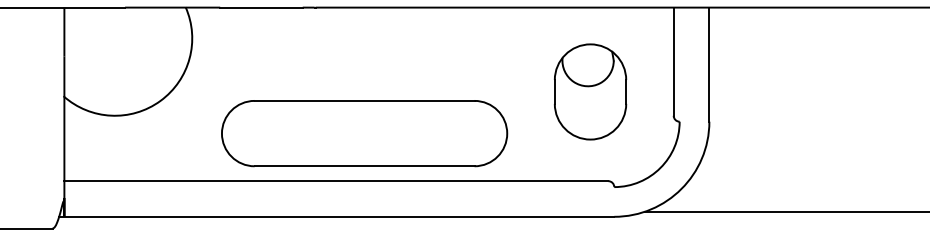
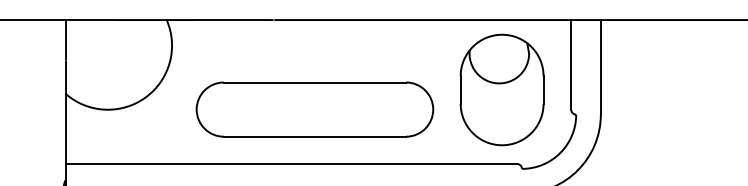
part: (590, 91) -> (502, 89), size x1.4
part: (364, 133) -> (314, 109), moved

